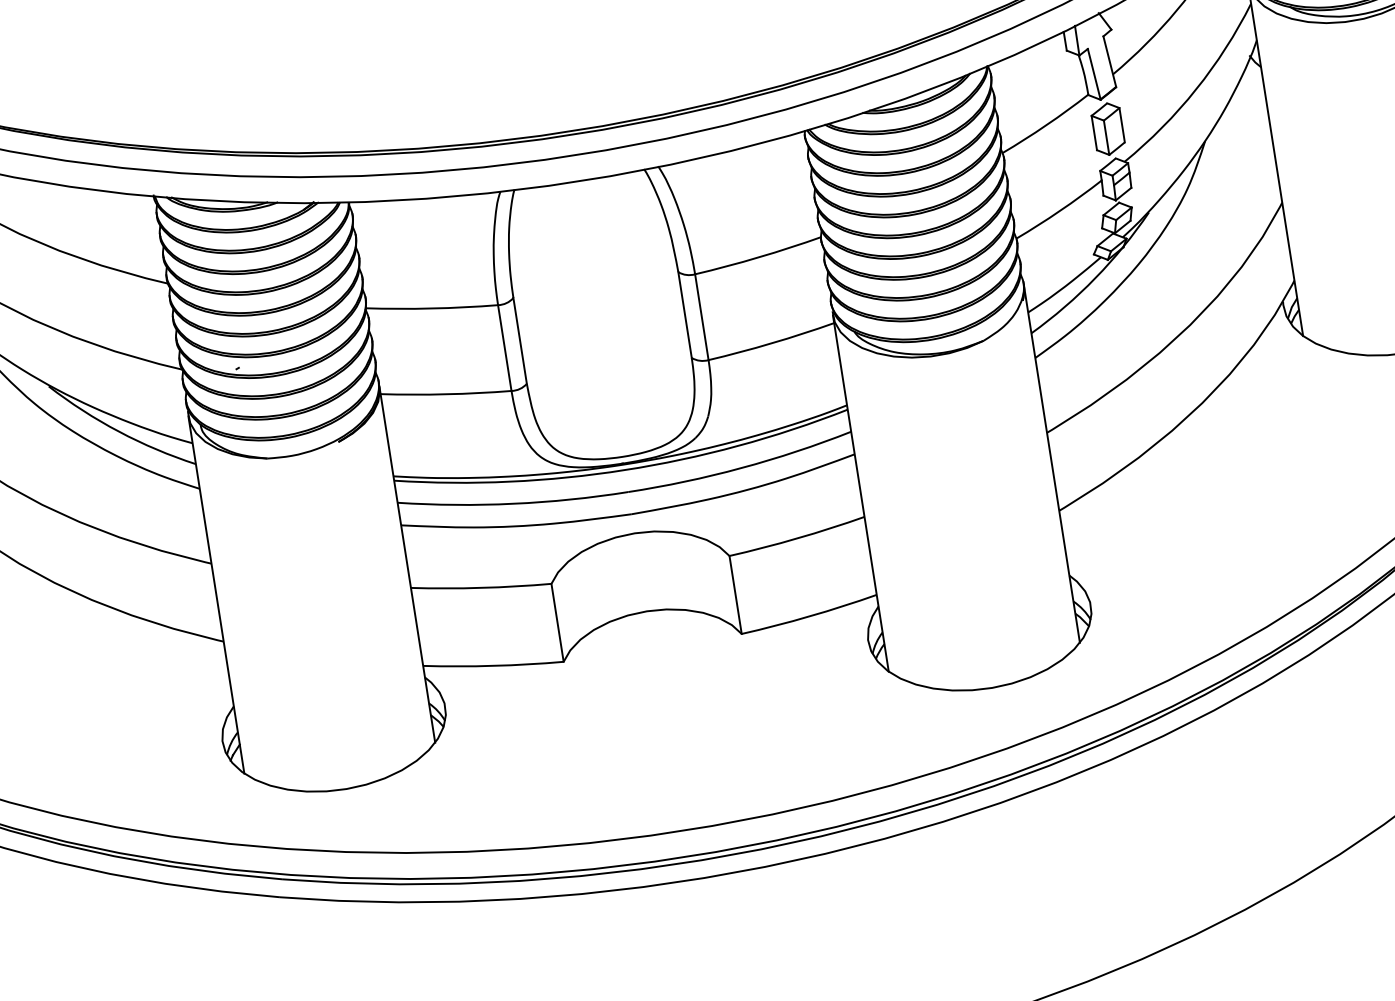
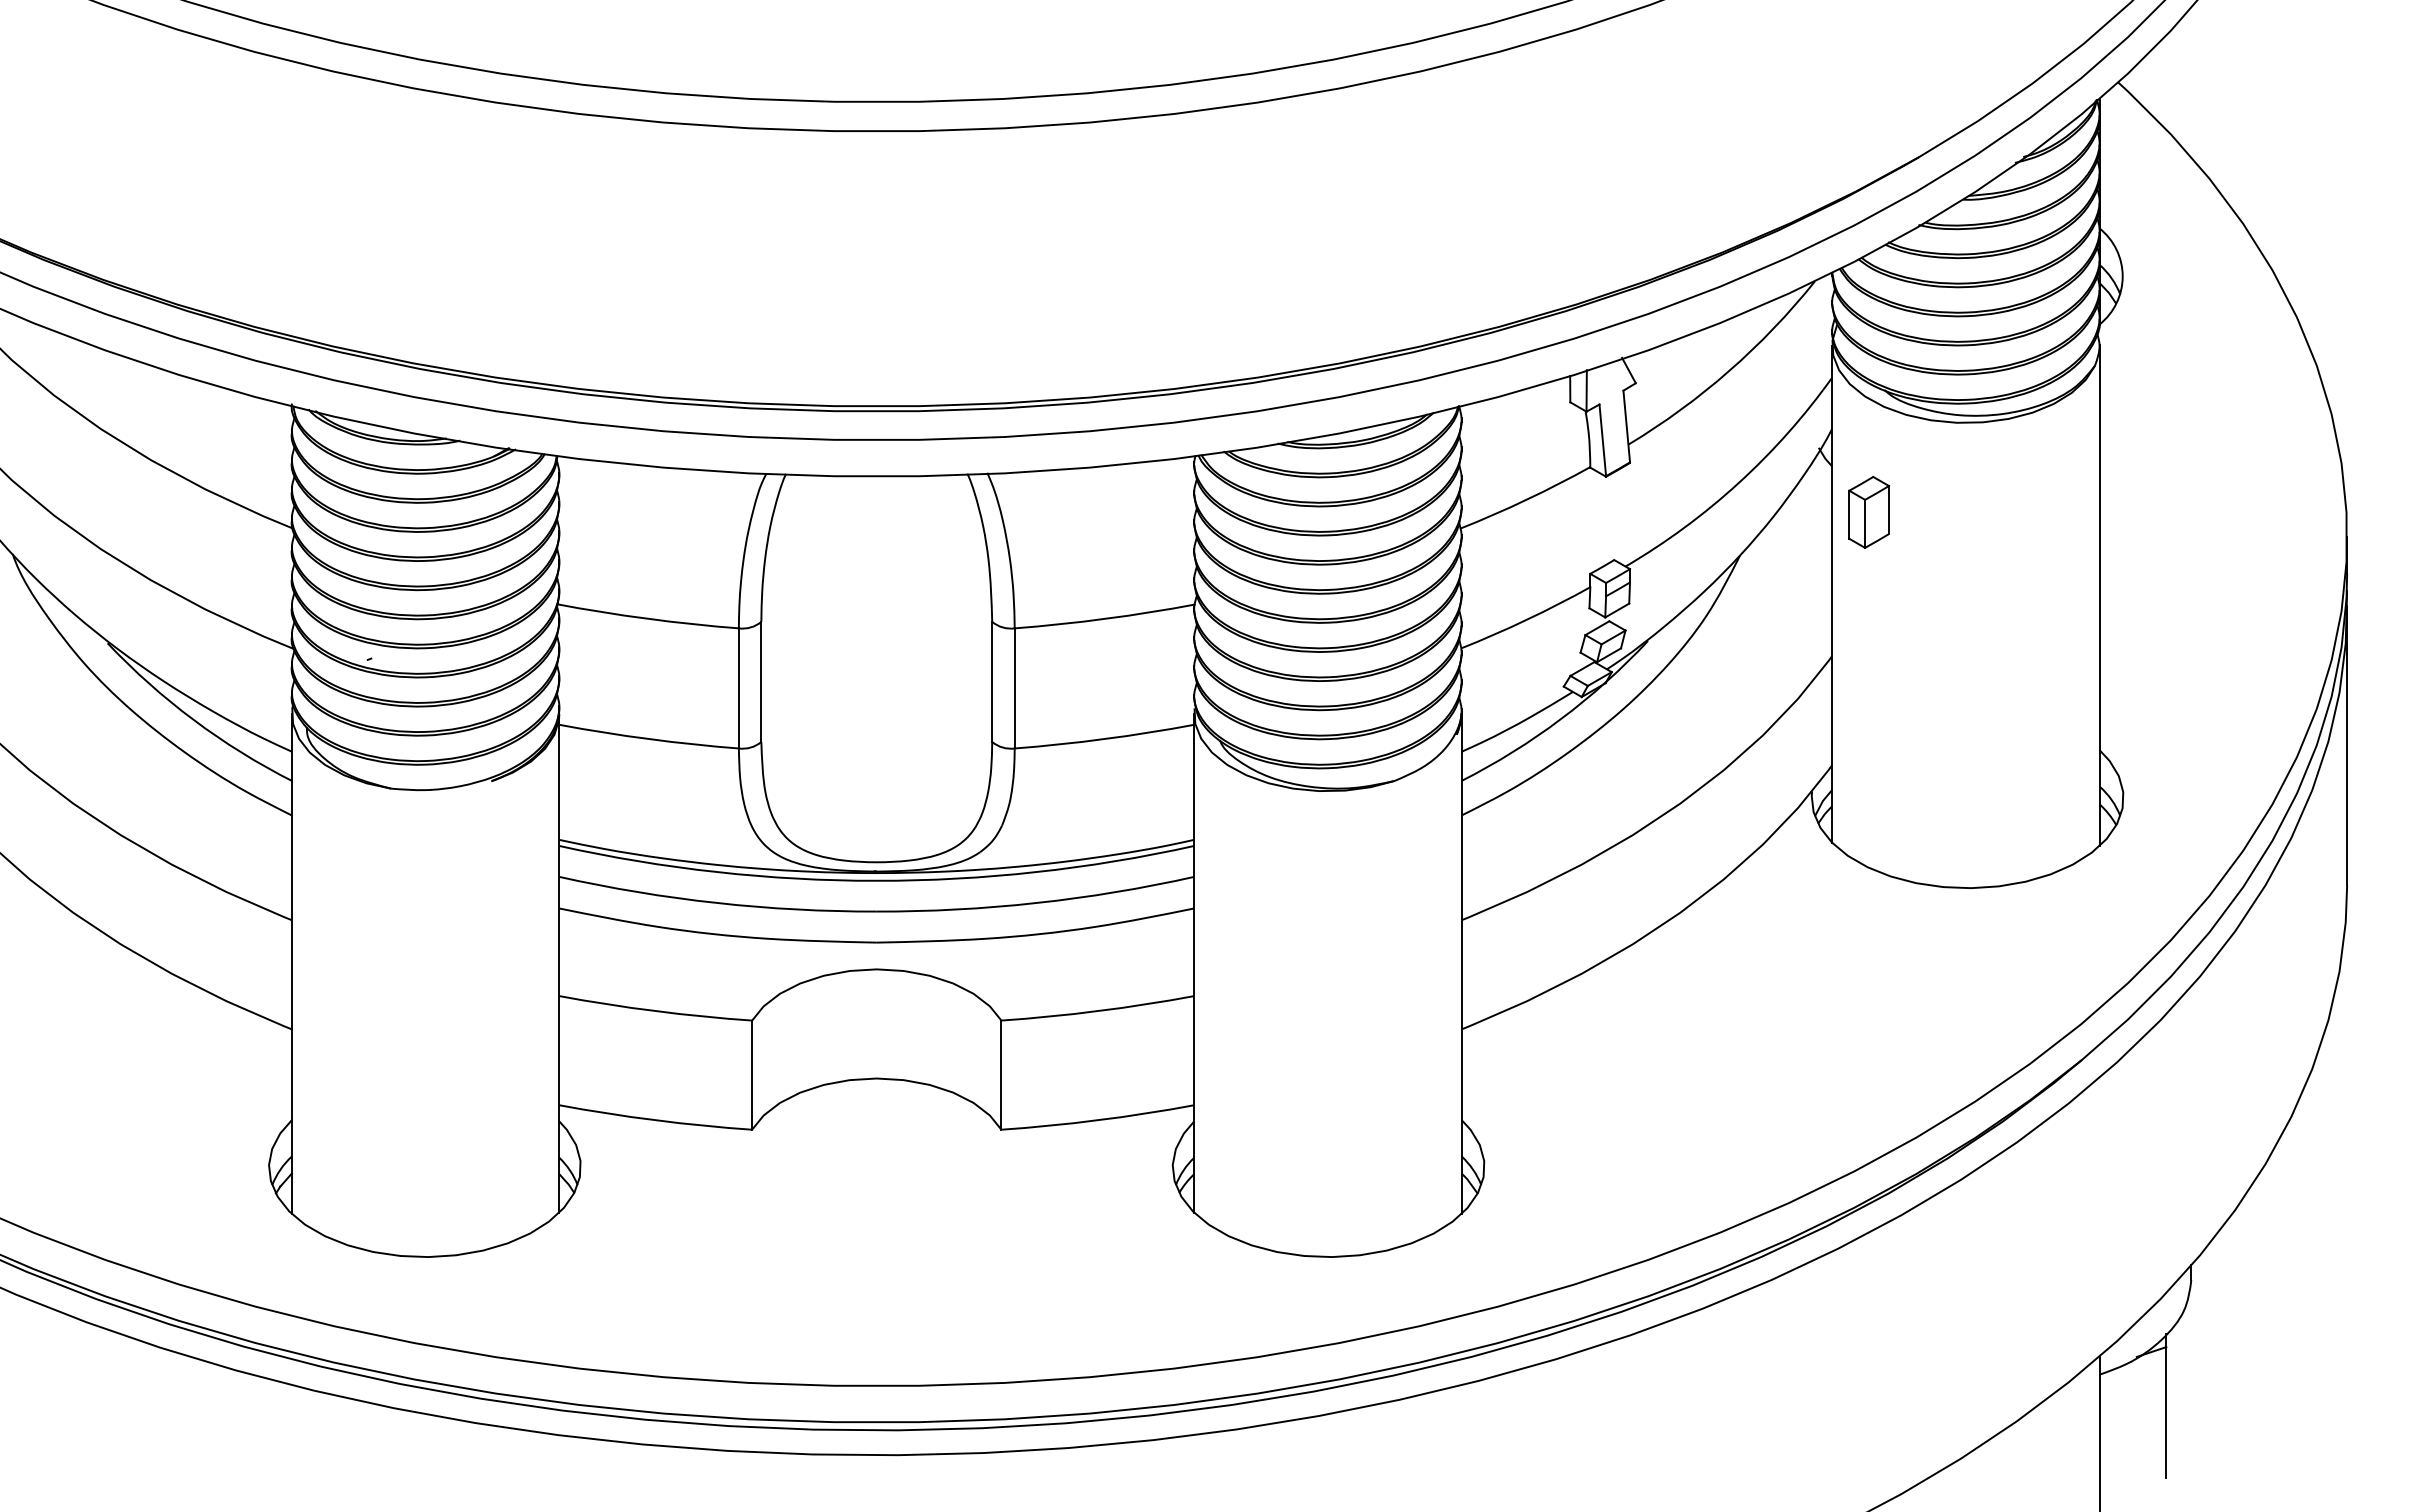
part: (1108, 129) -> (1869, 512), moved

